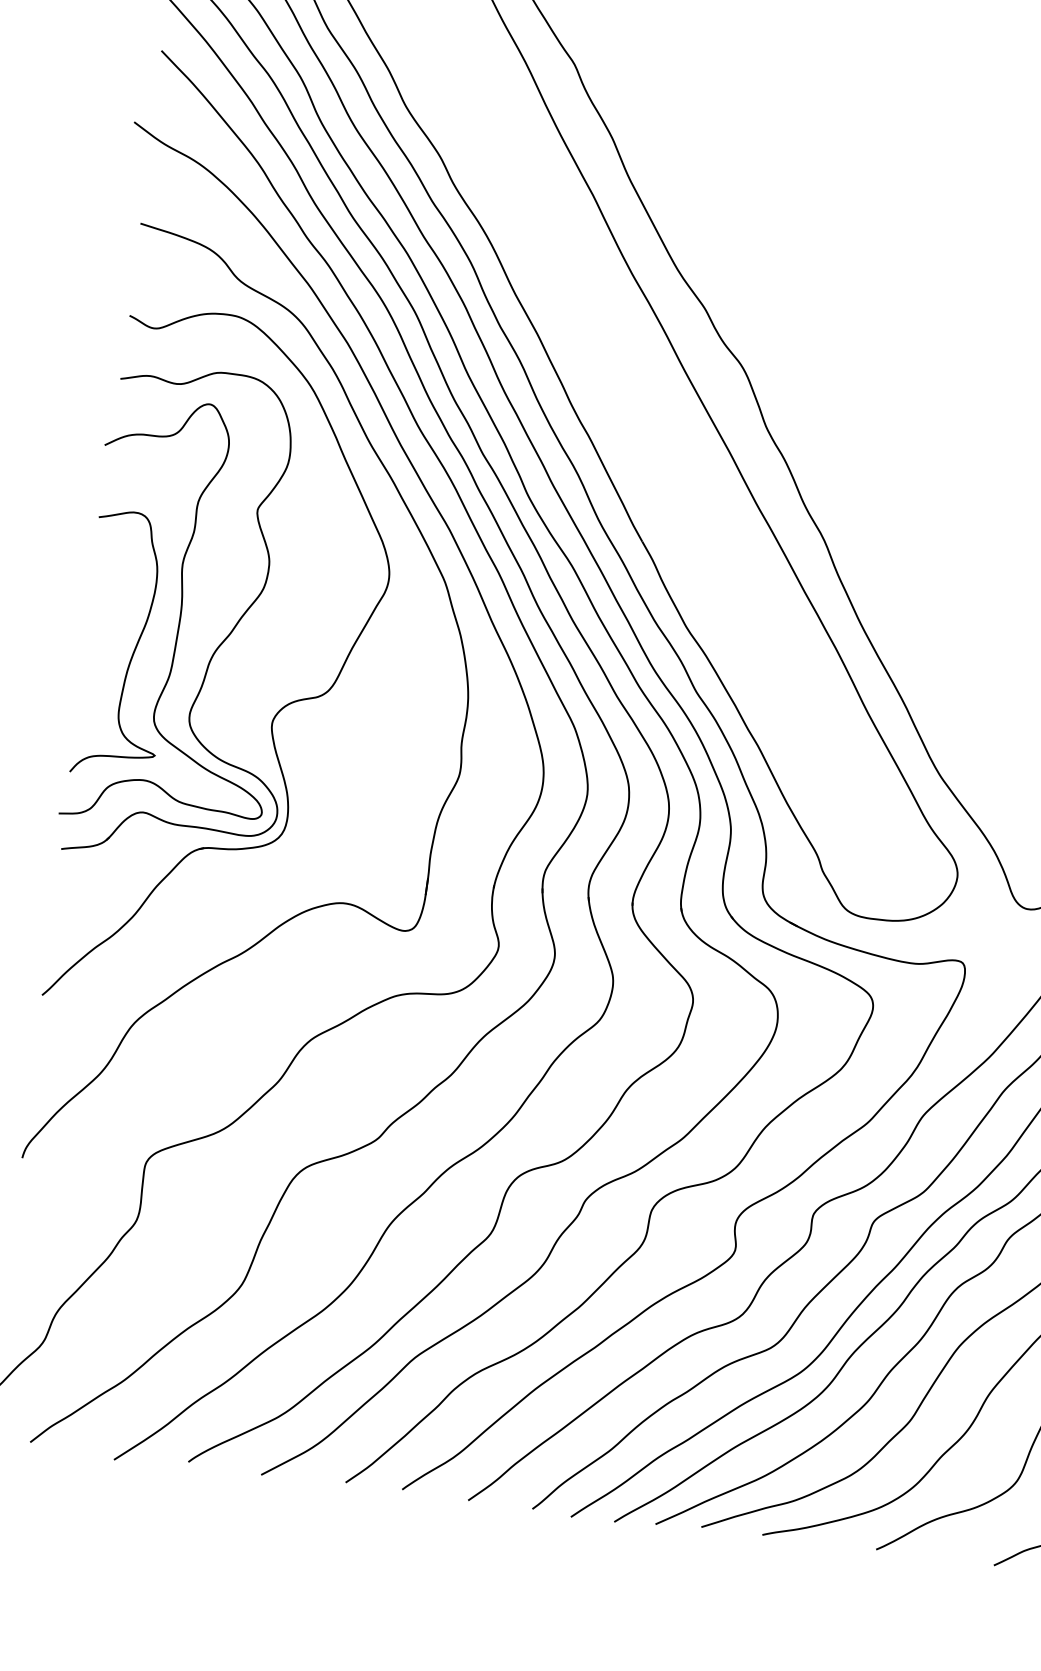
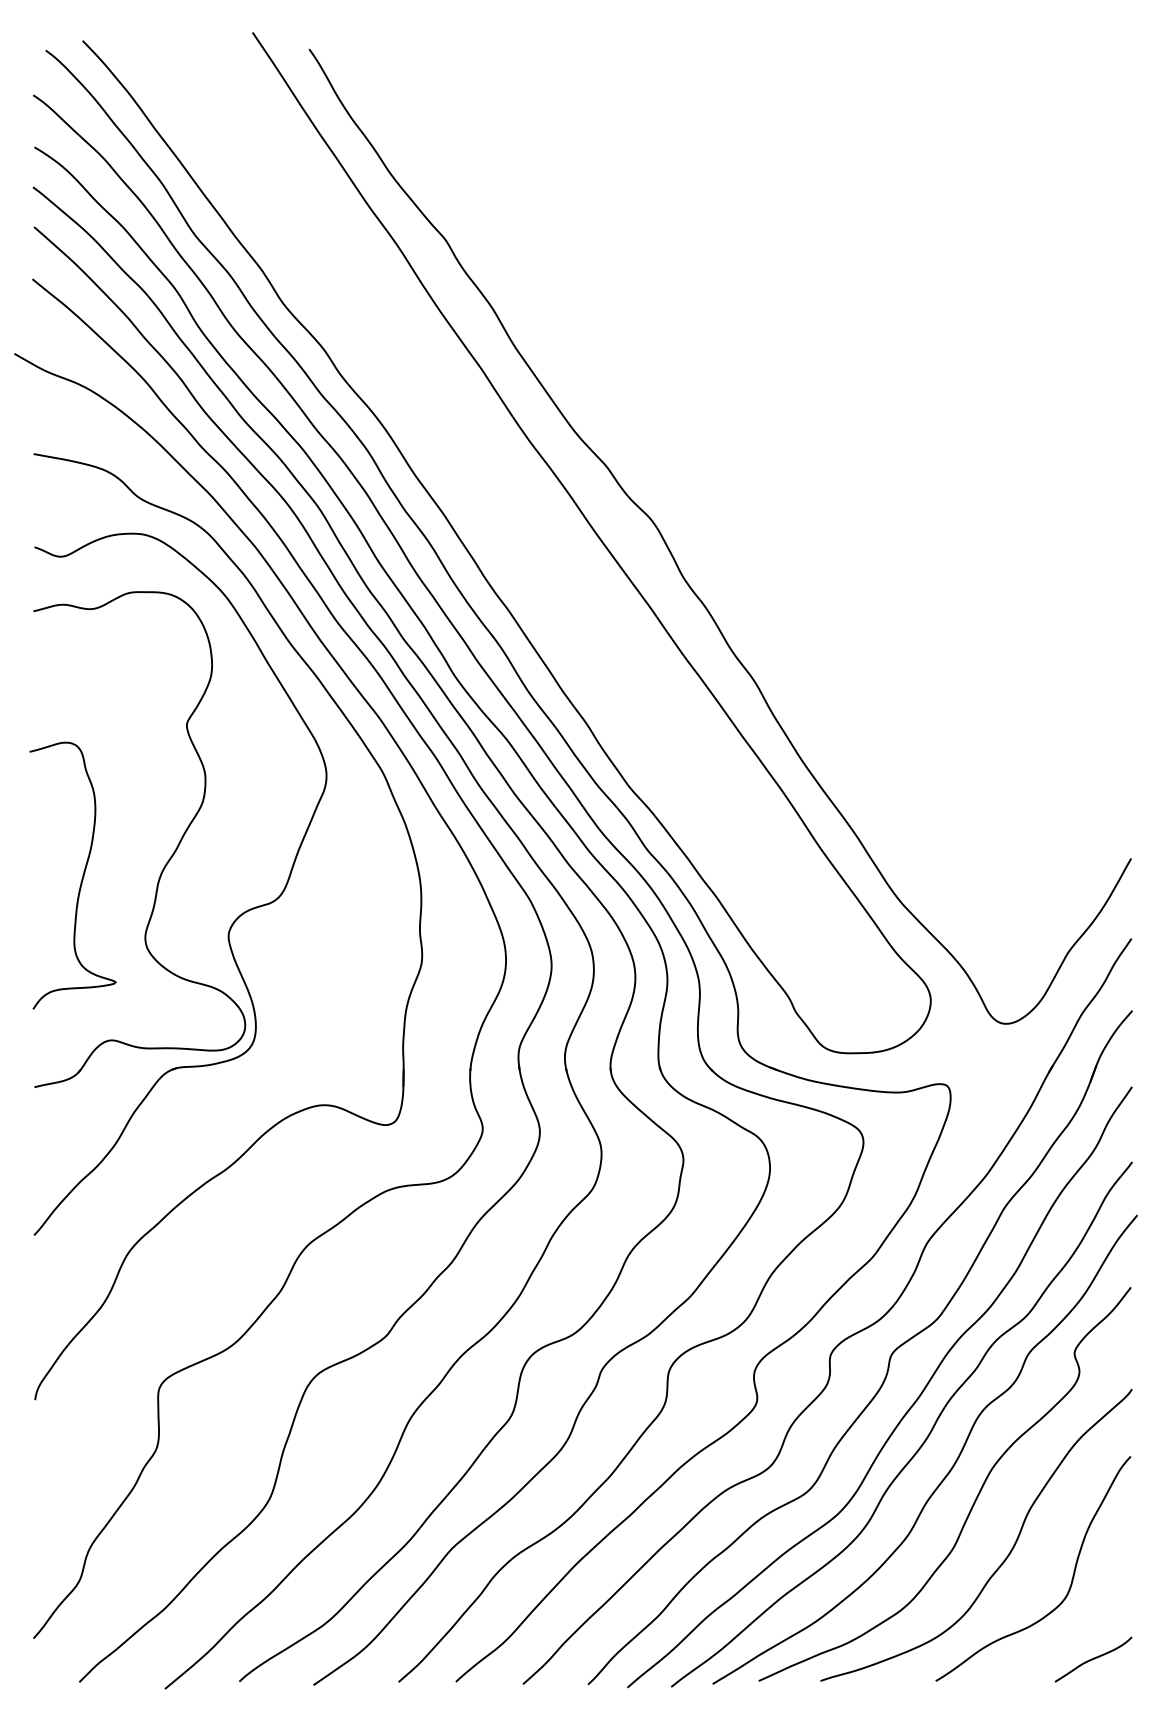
curve: (181, 614) -> (124, 838), removed

